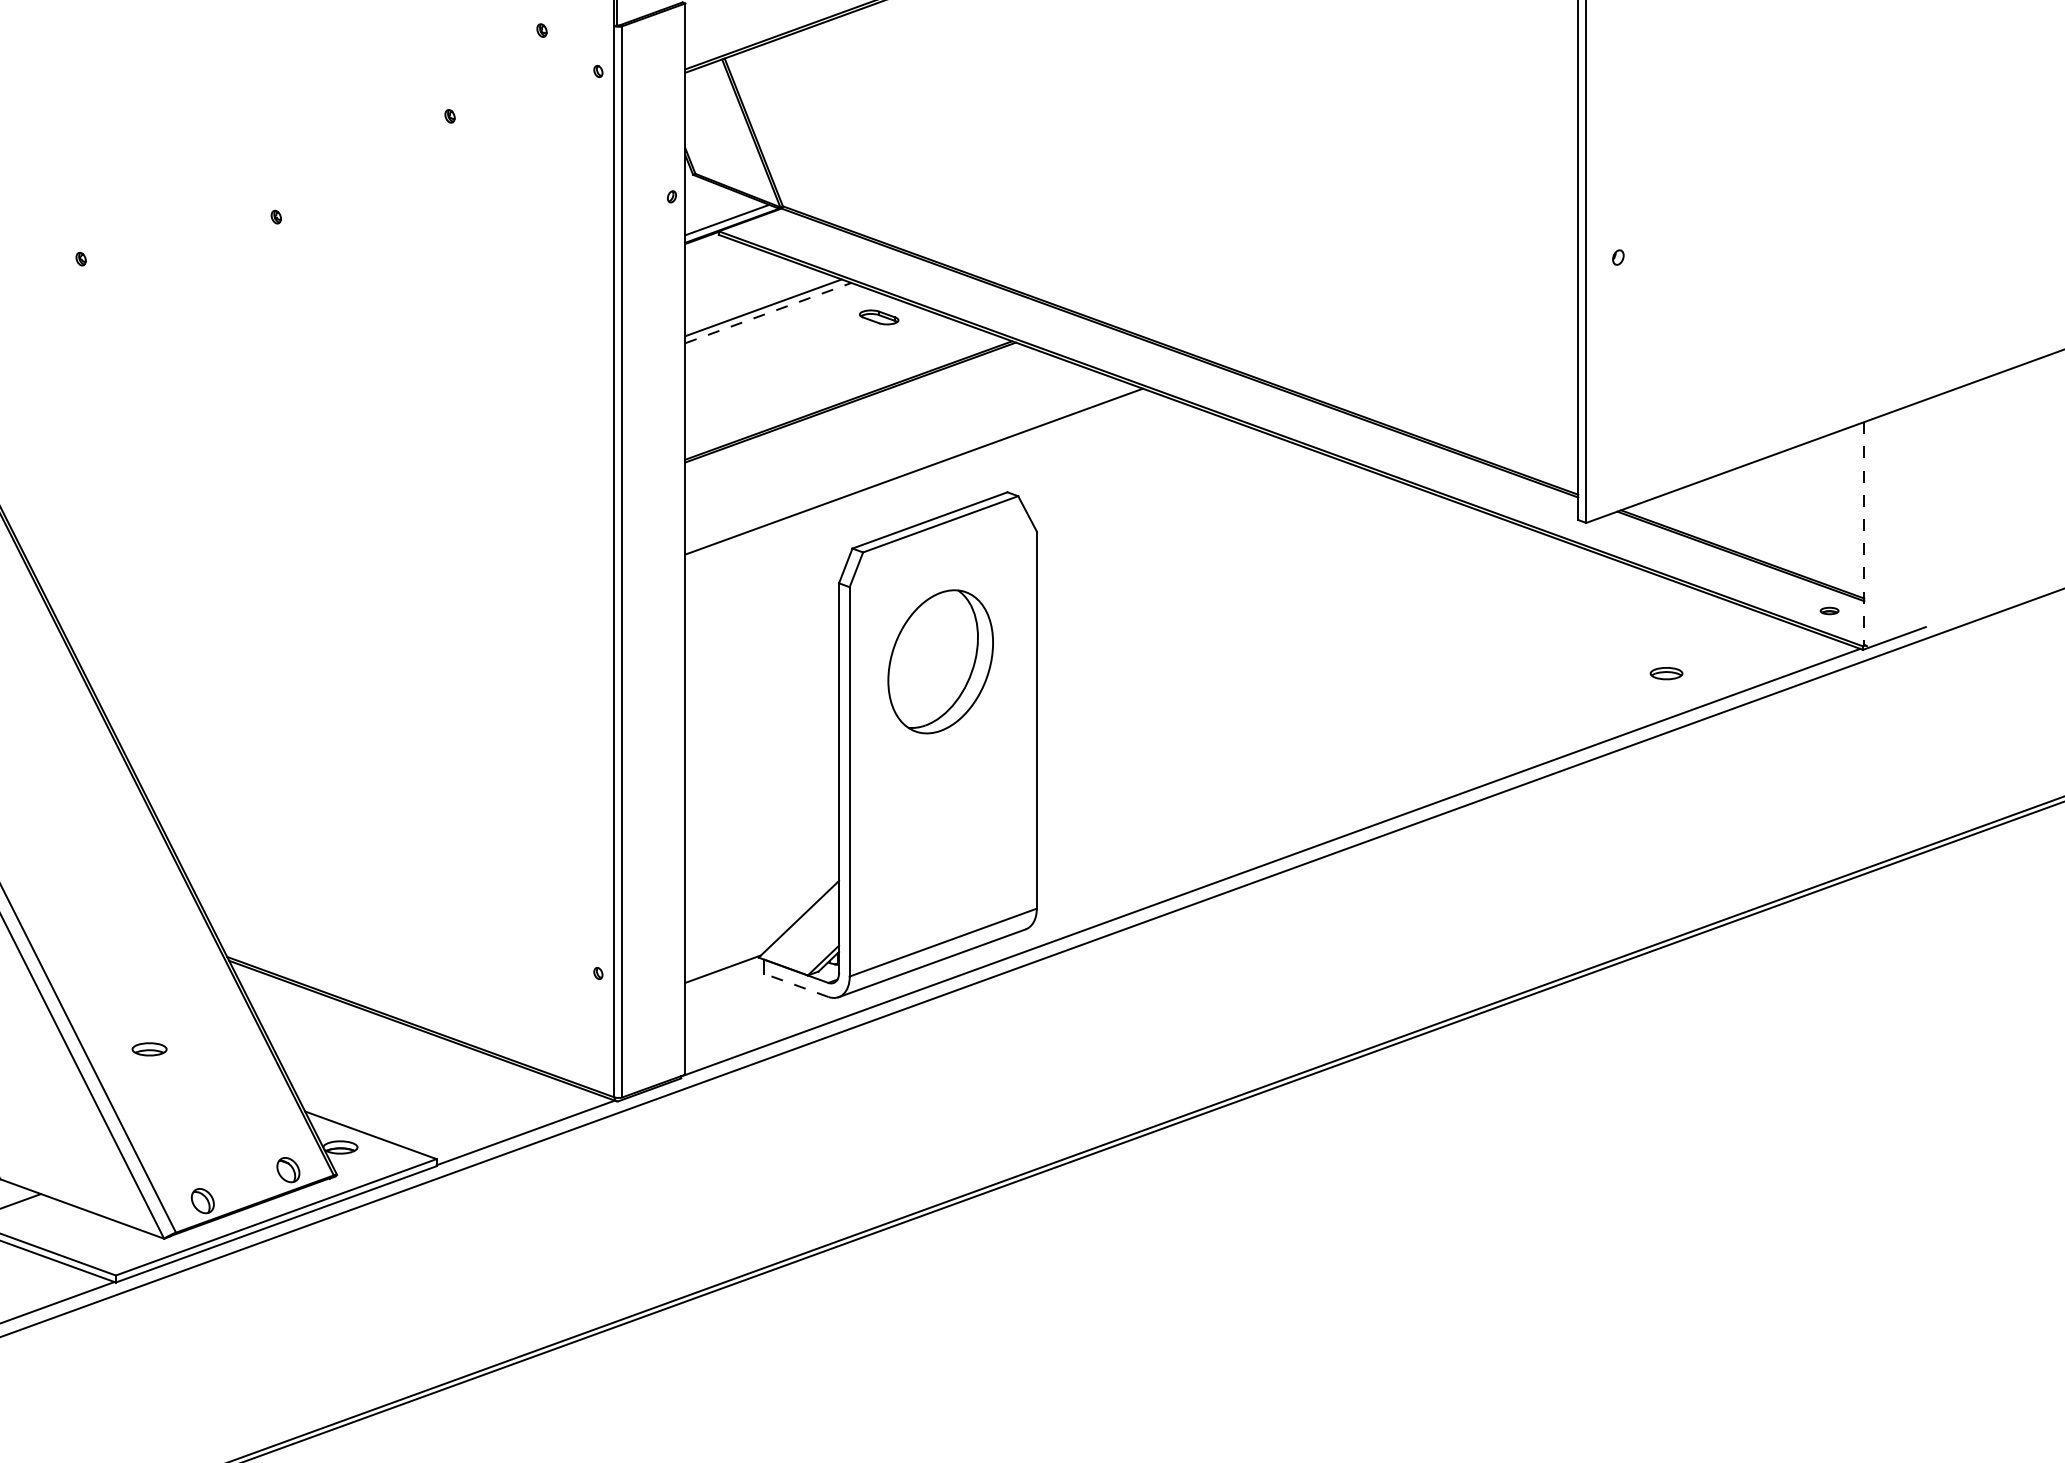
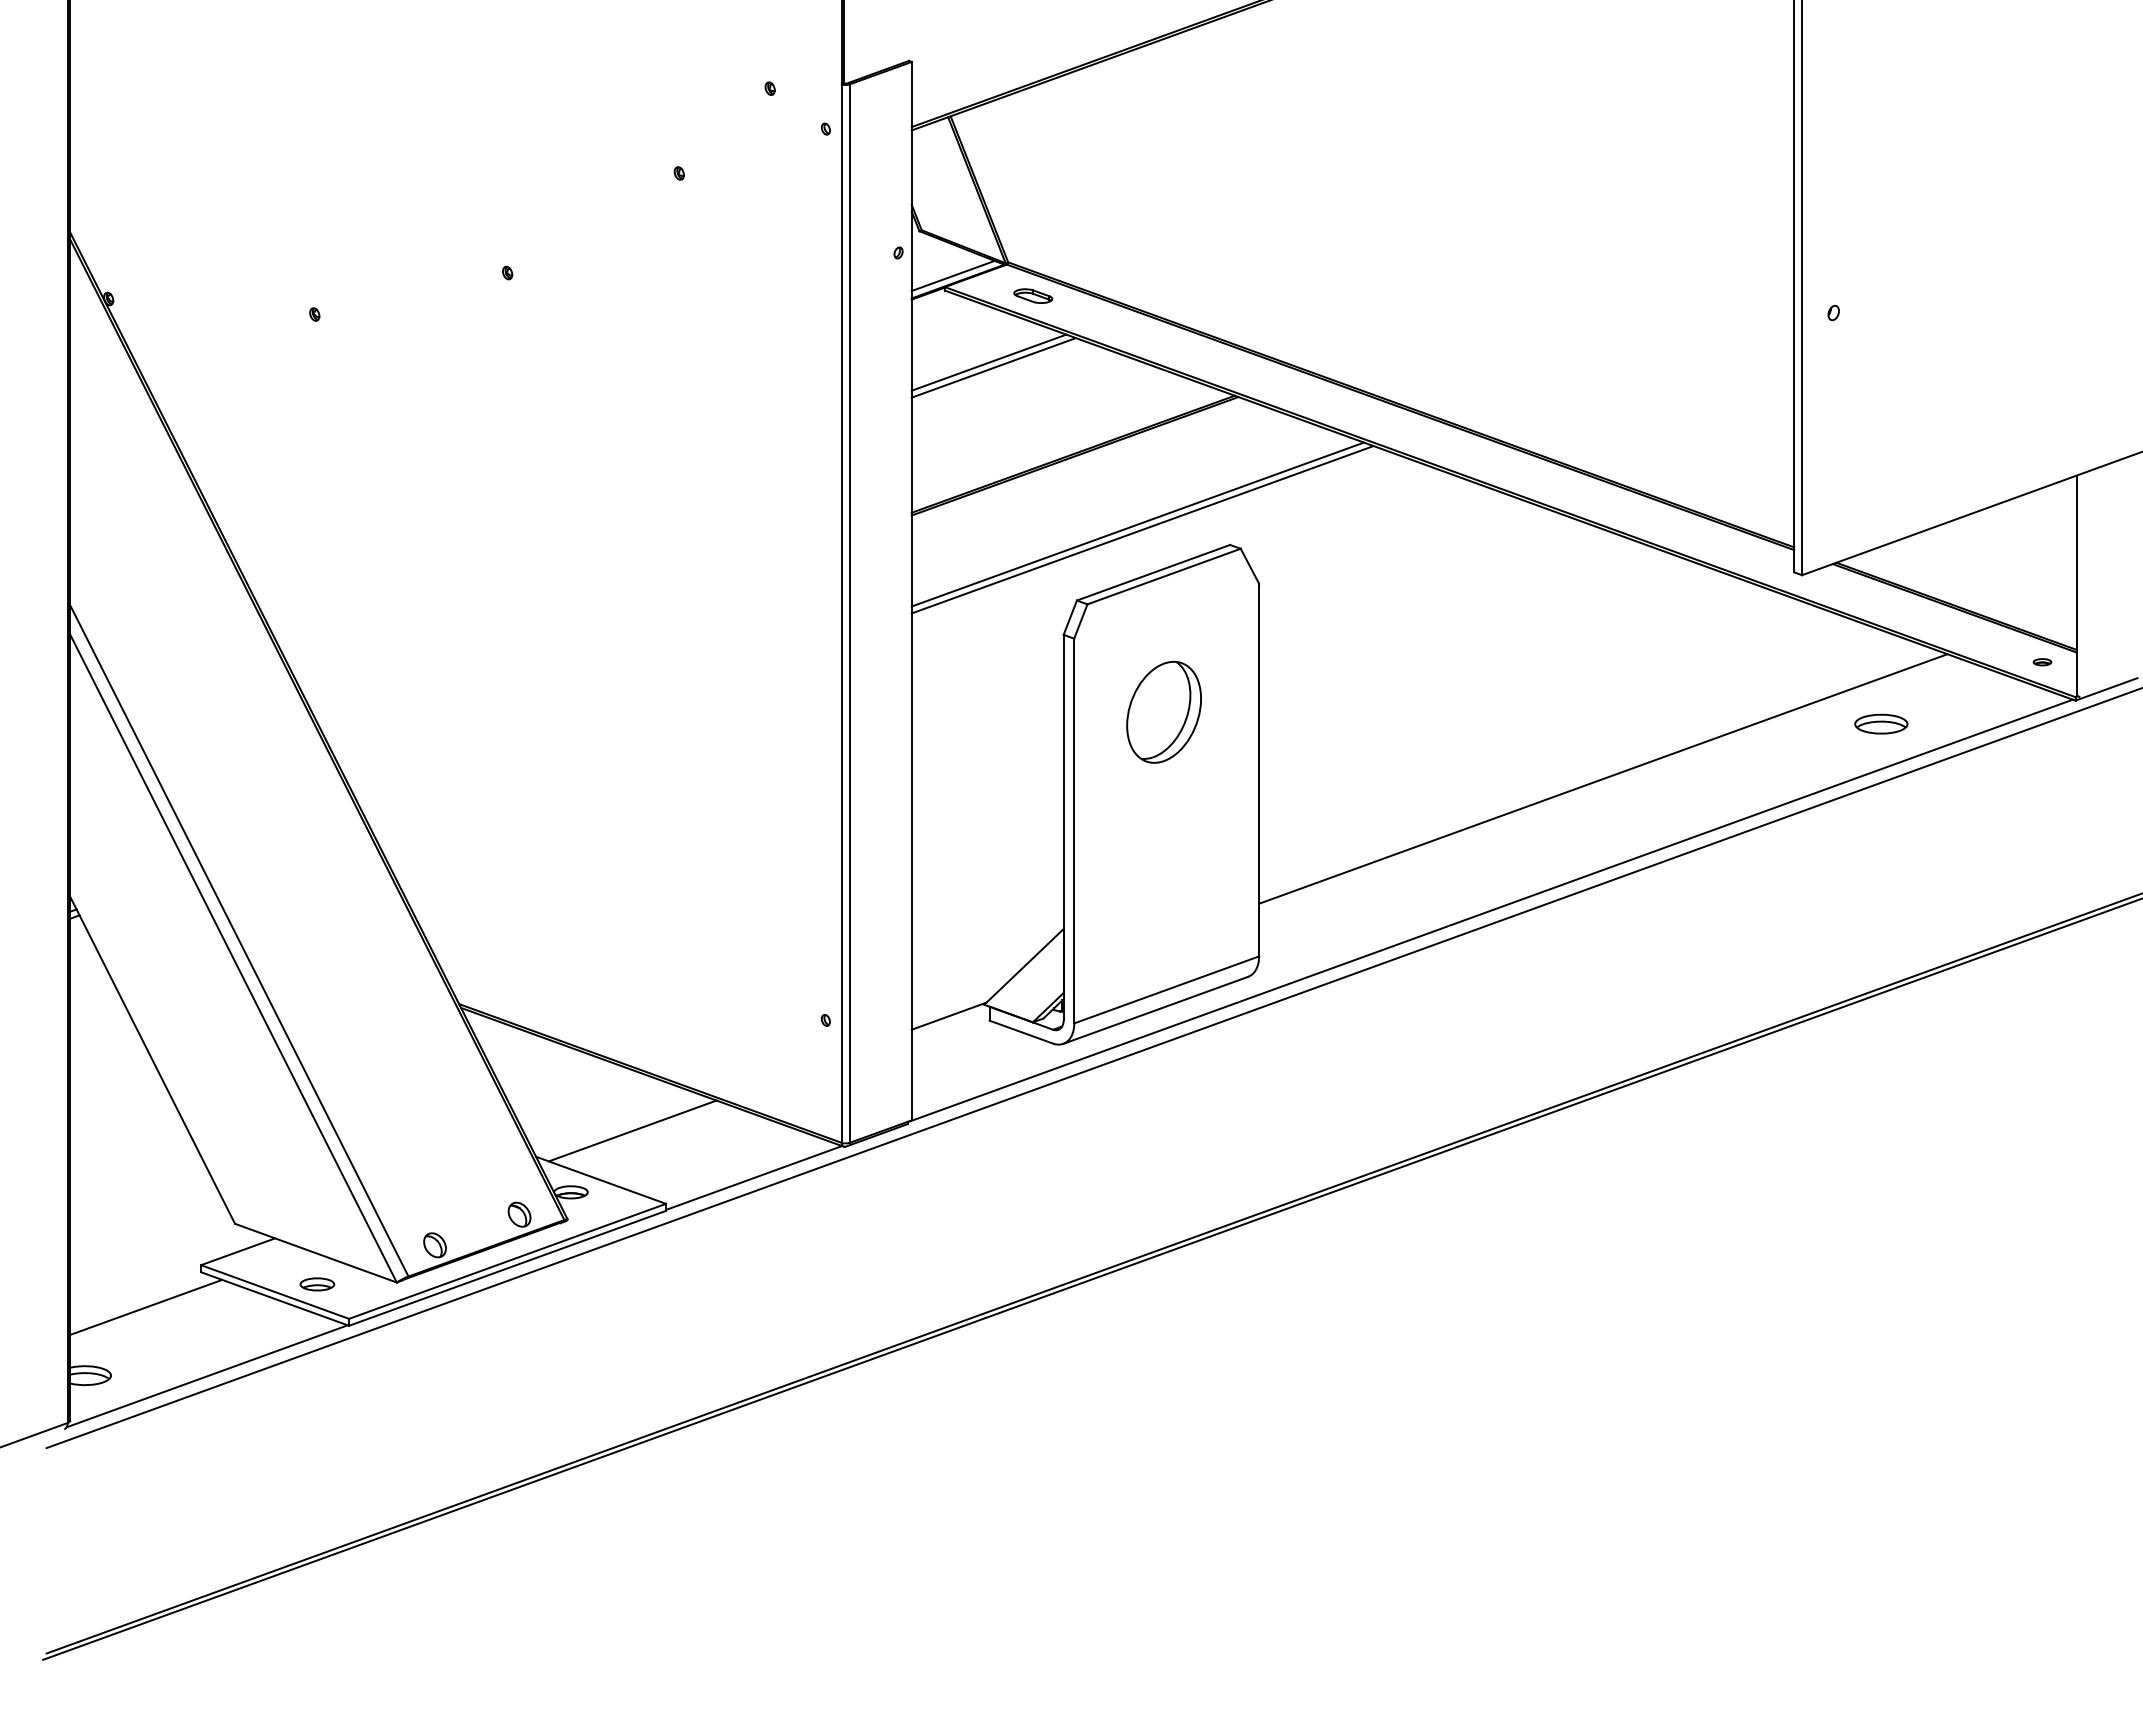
line: (769, 312) -> (994, 367), dashed -> solid
part: (879, 316) -> (1033, 295), moved
line: (918, 476) -> (1142, 529), added
line: (1864, 534) -> (2076, 586), dashed -> solid
part: (940, 660) -> (1163, 711), size x0.71
part: (1666, 672) -> (1881, 723), size x1.67
line: (1385, 728) -> (1603, 778), added
line: (796, 985) -> (1021, 1032), dashed -> solid
part: (149, 1049) -> (317, 1284), moved
line: (402, 1084) -> (632, 1130), added

